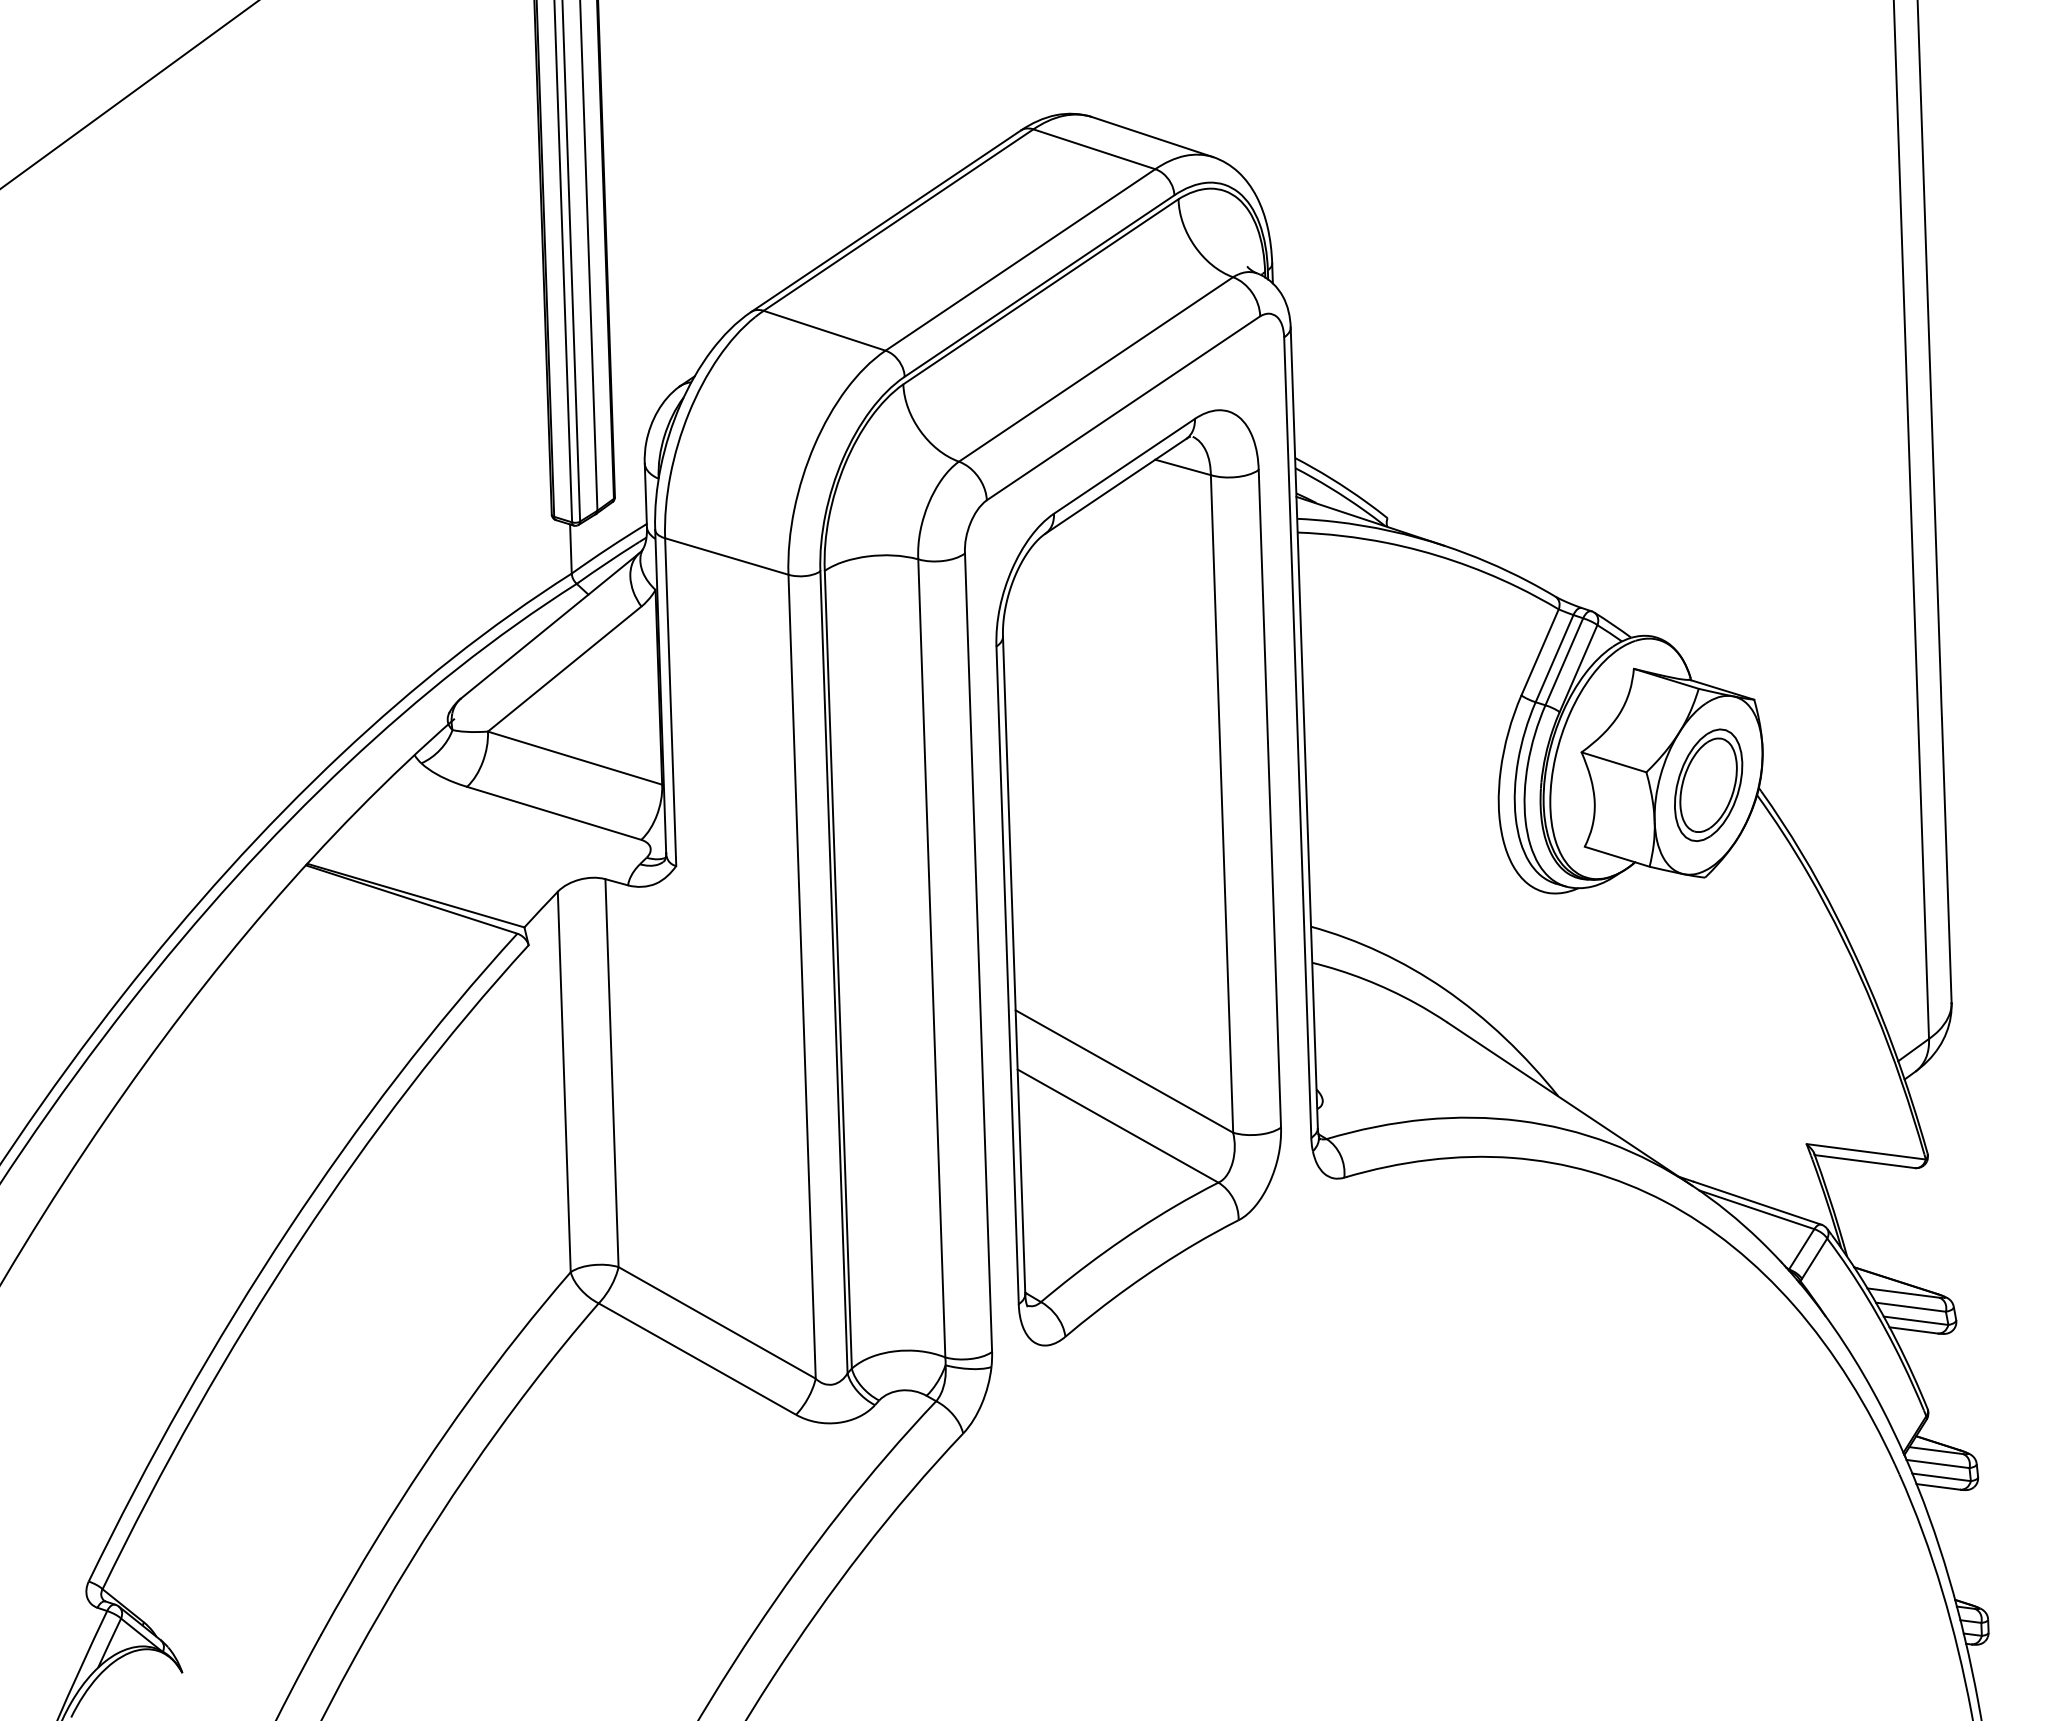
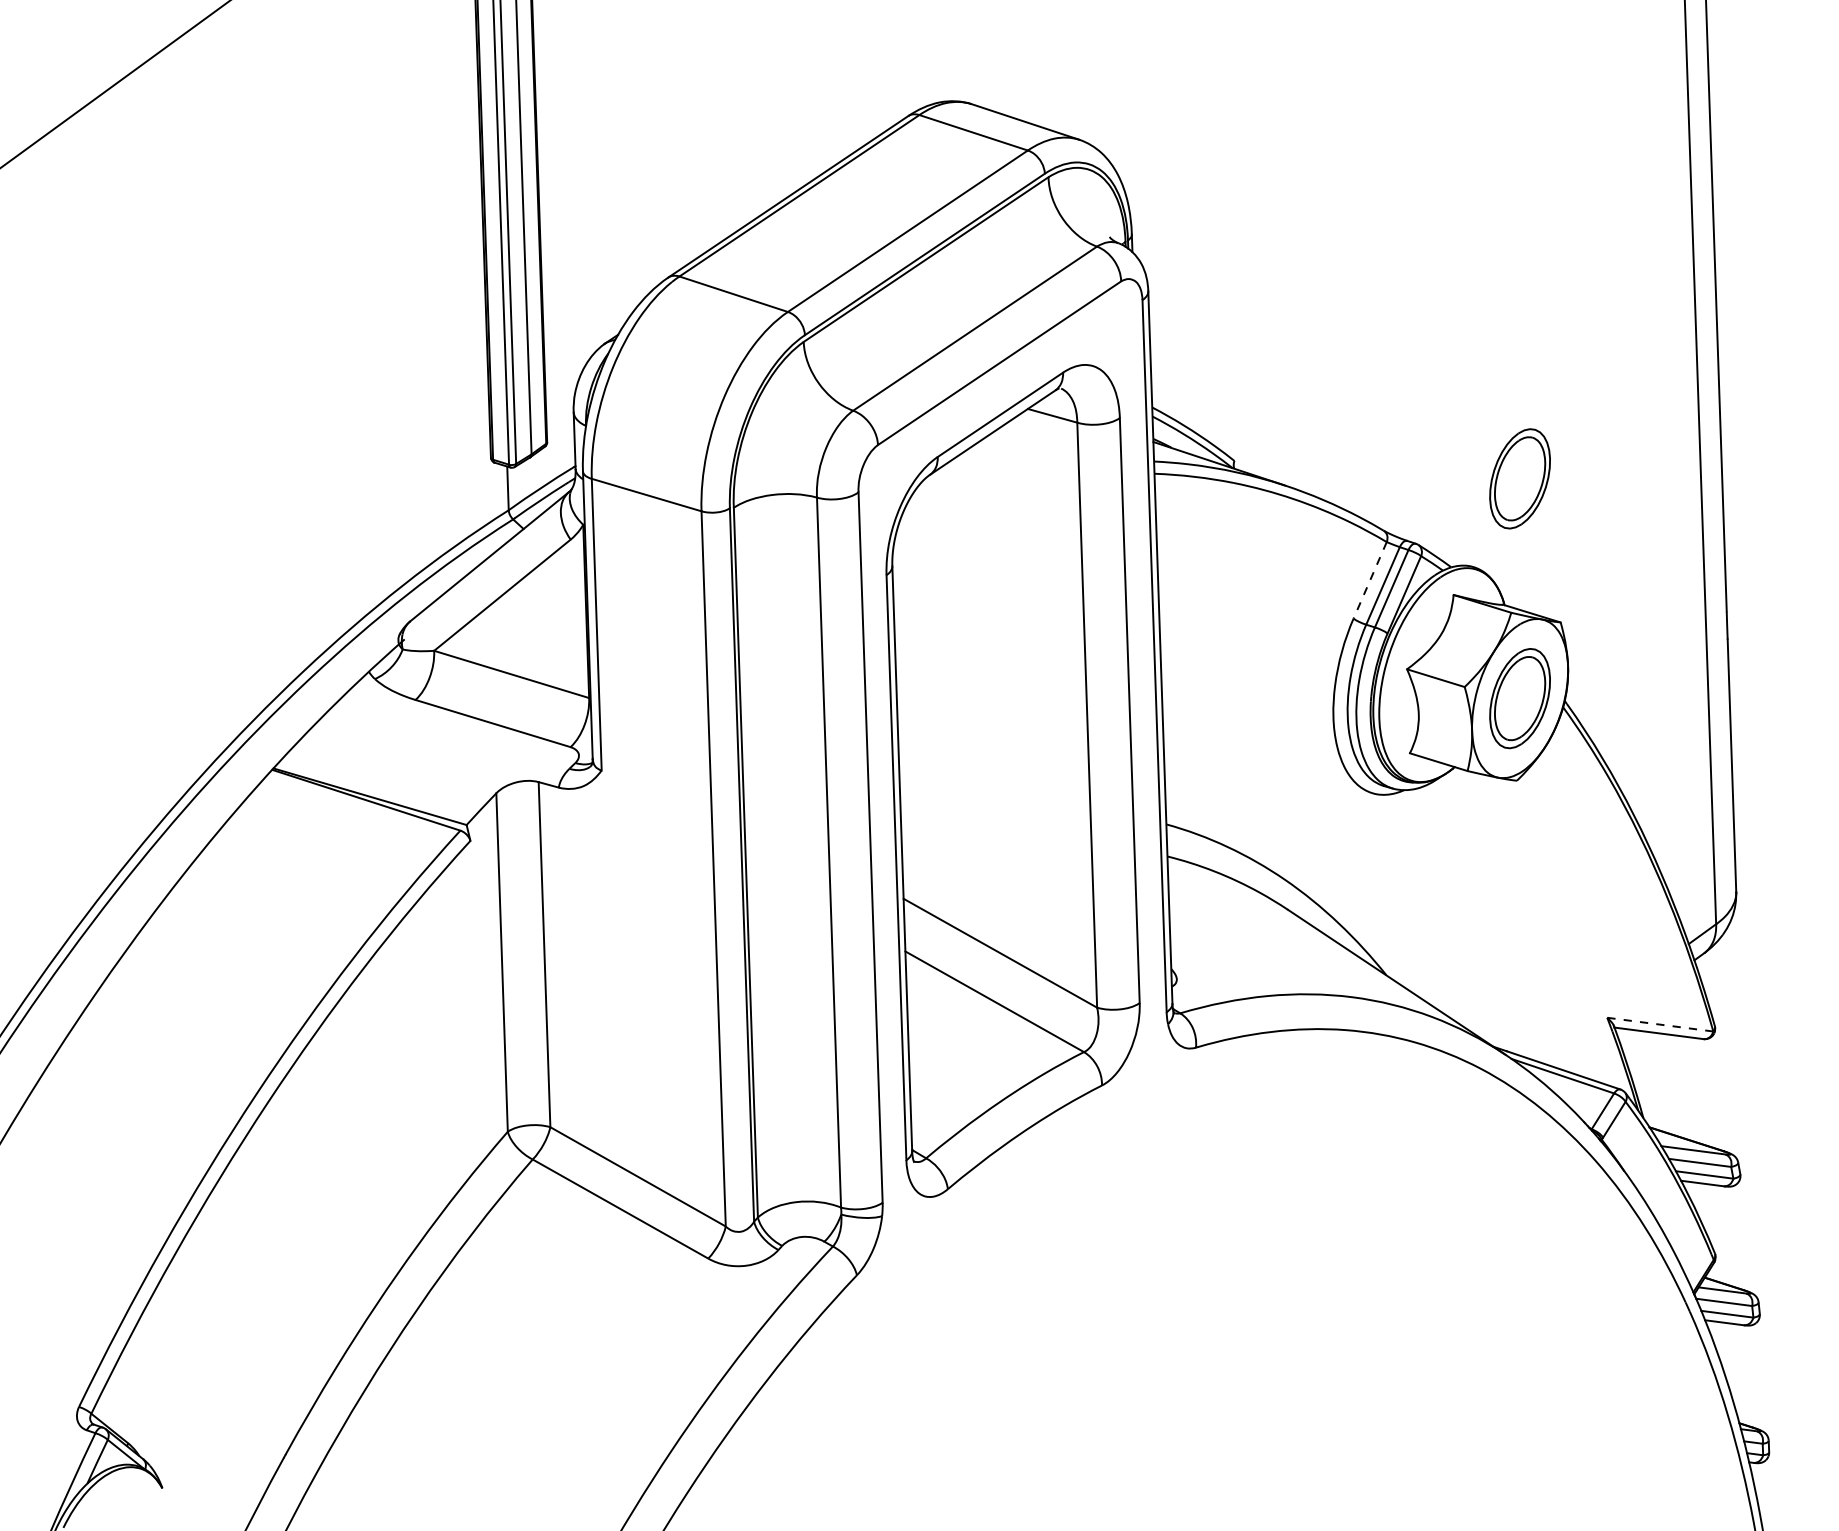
part: (1708, 538) -> (1519, 479), added
line: (1540, 652) -> (1370, 580), solid -> dashed
line: (1865, 1151) -> (1659, 1024), solid -> dashed

